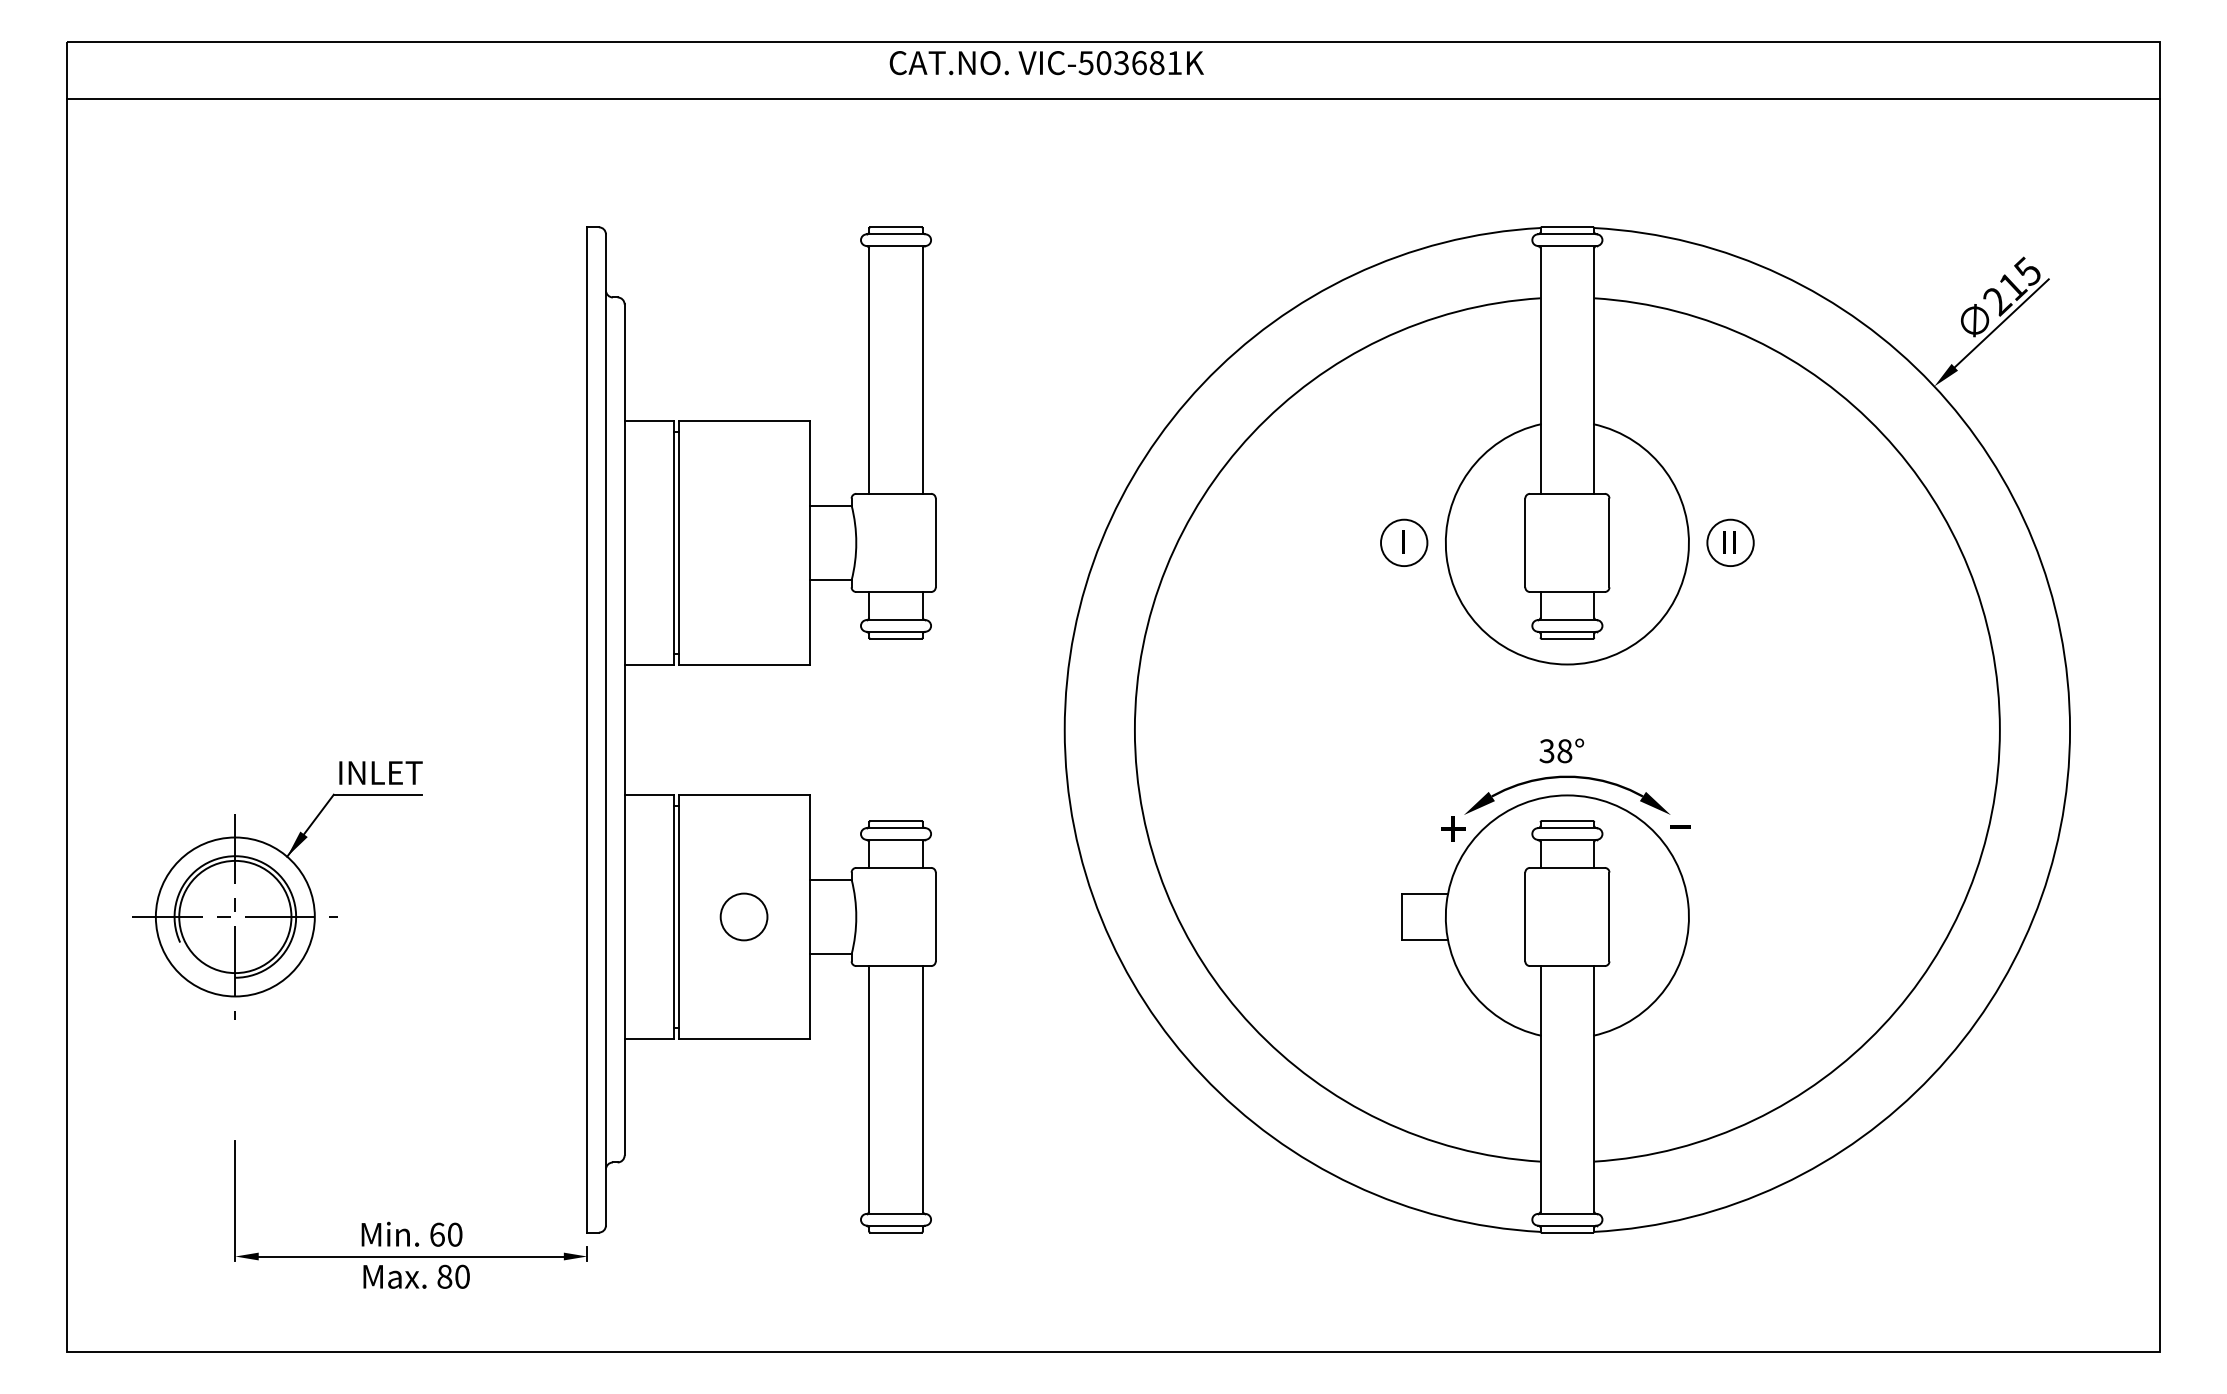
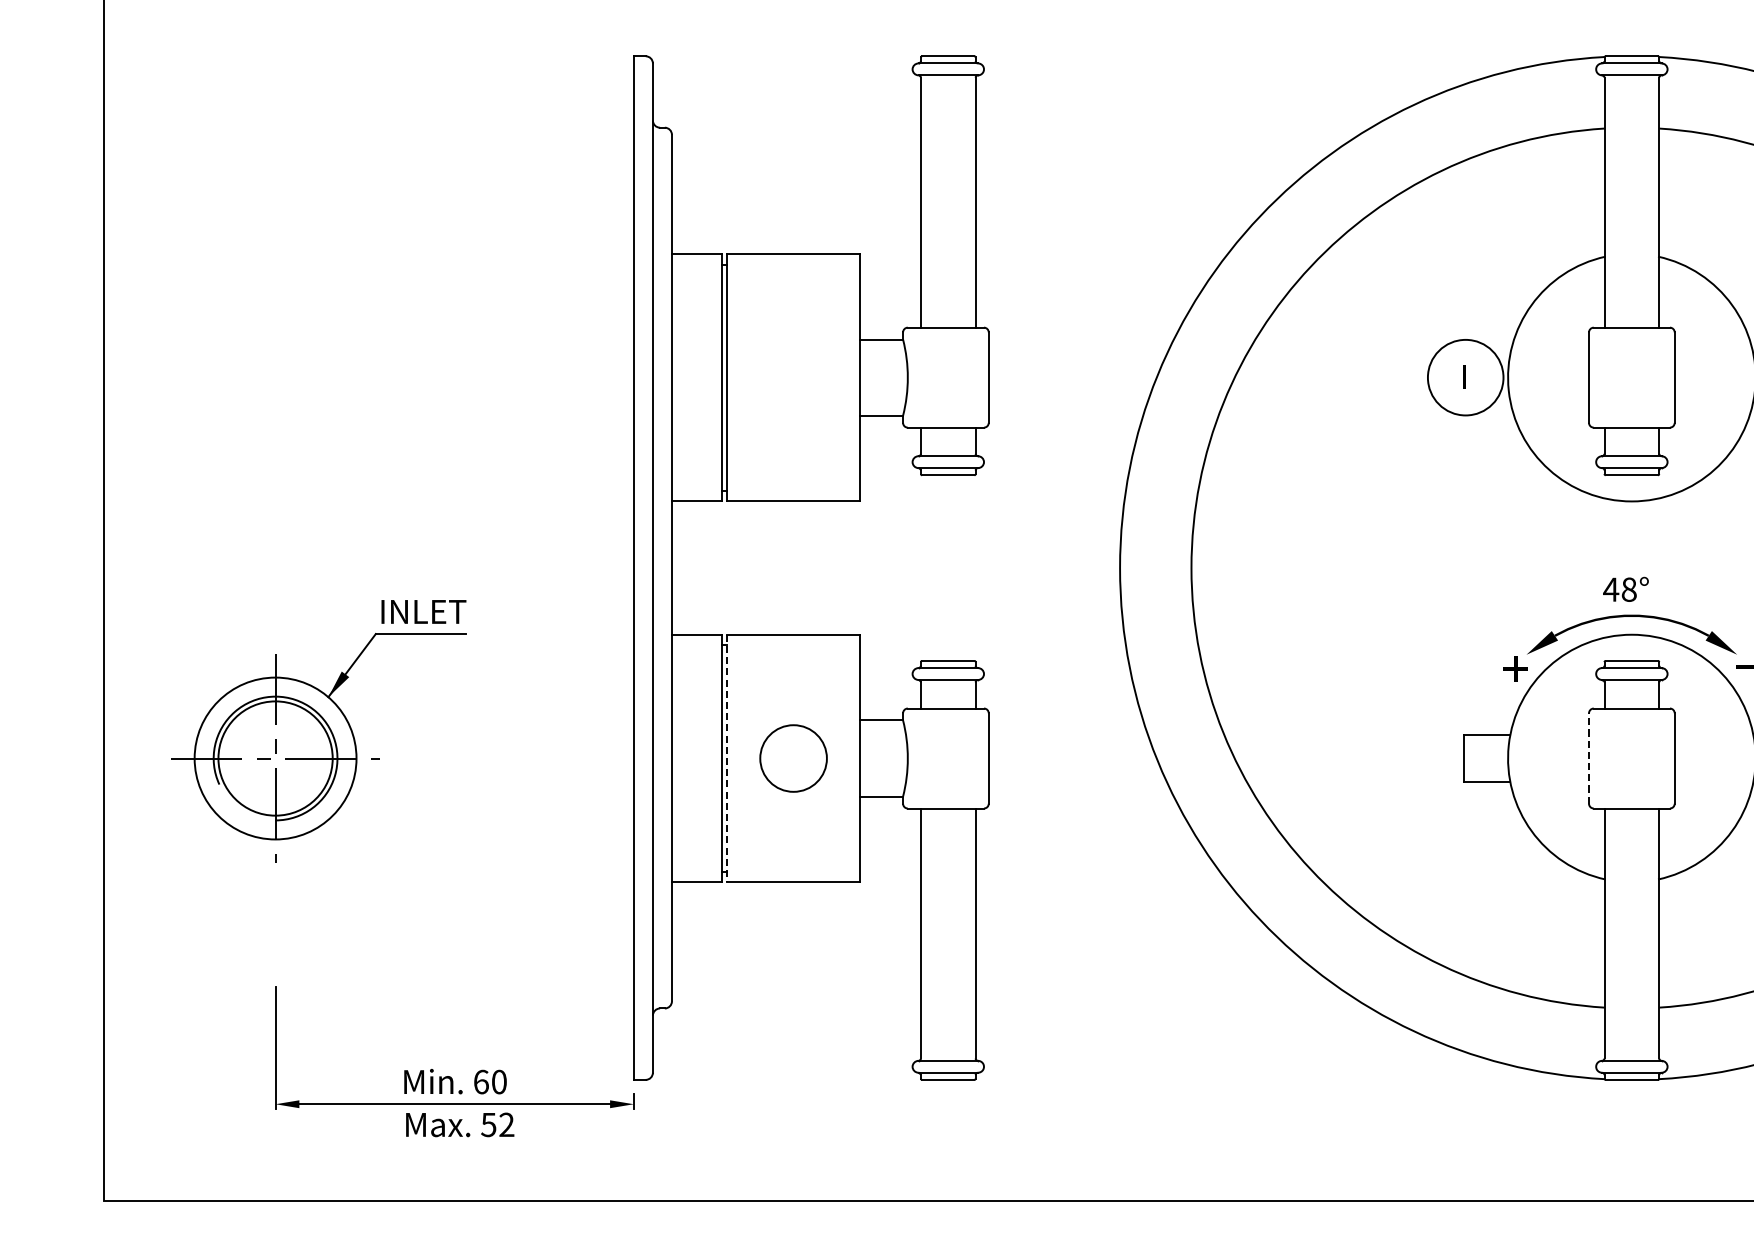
circle: (1404, 542) -> (1466, 377), size x1.6
text: (1547, 751) -> (1611, 590), 38° -> 48°
circle: (743, 916) -> (792, 758), size x1.4
line: (1525, 916) -> (1589, 758), solid -> dashed
line: (678, 917) -> (726, 759), solid -> dashed
text: (453, 1276) -> (497, 1124), 80 -> 52

